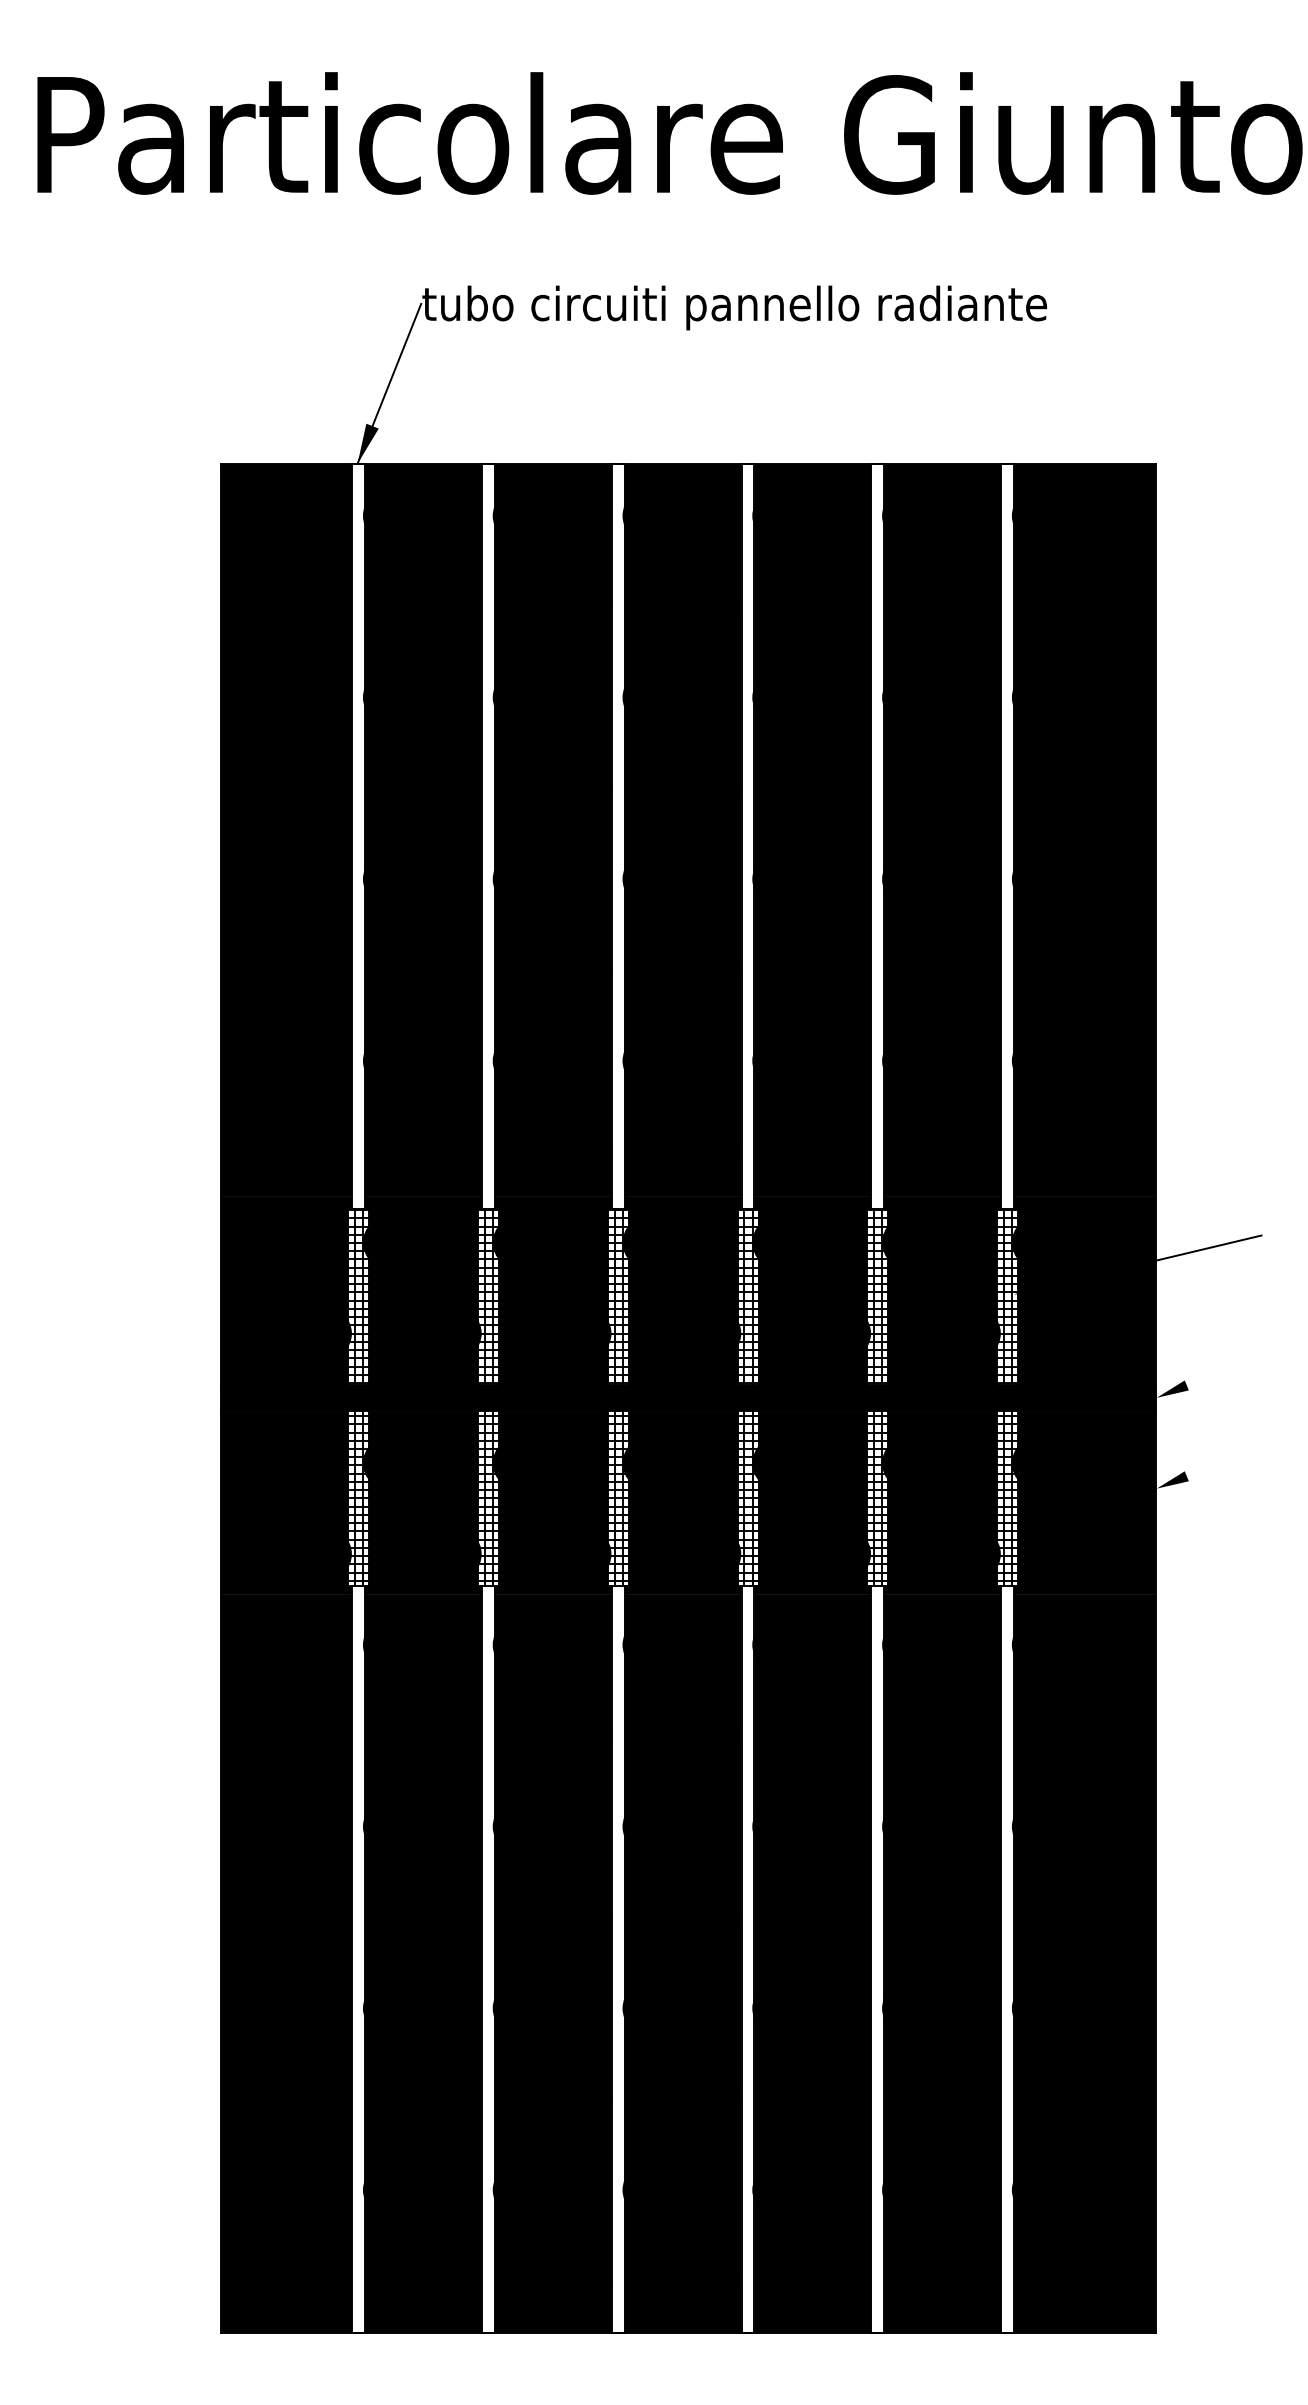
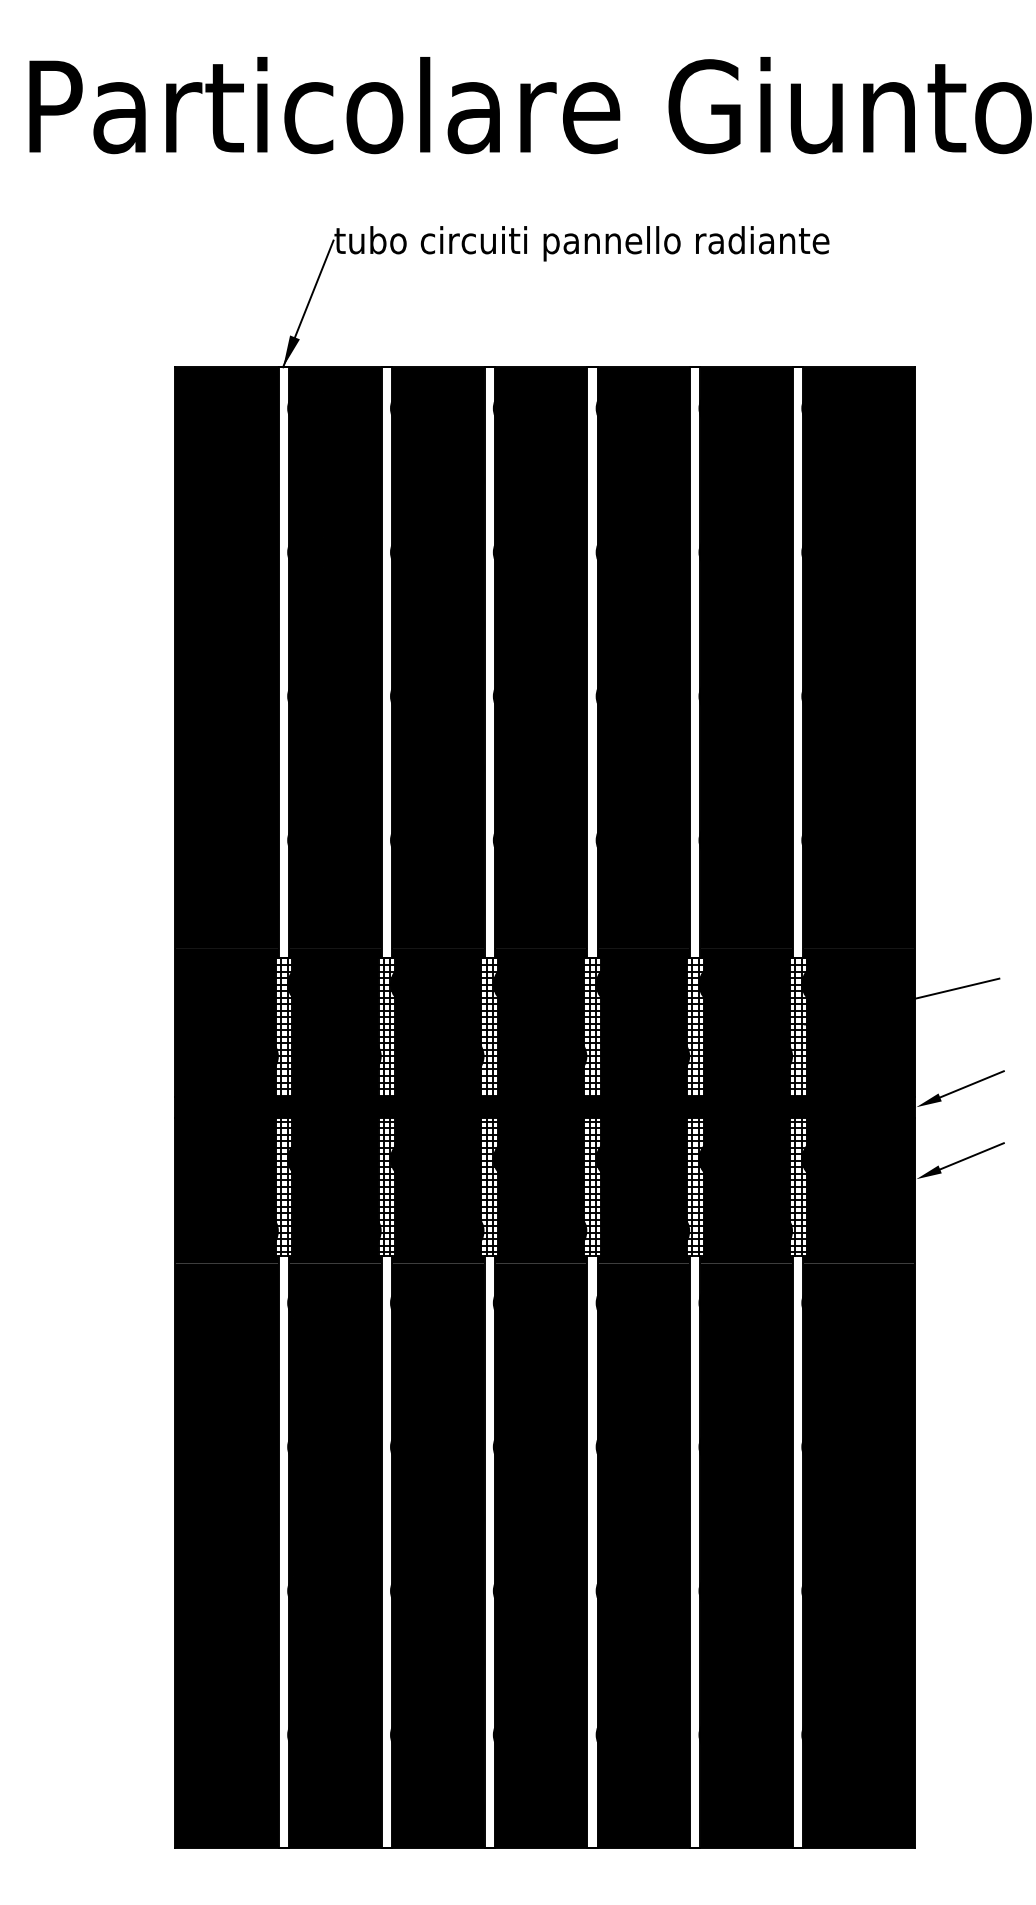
line: (1226, 1368) -> (971, 1084), added
line: (1226, 1459) -> (971, 1156), added

